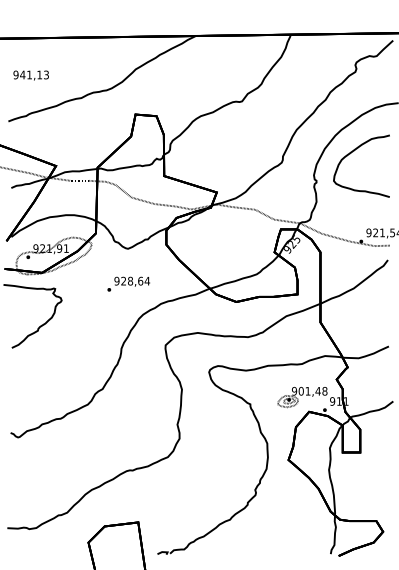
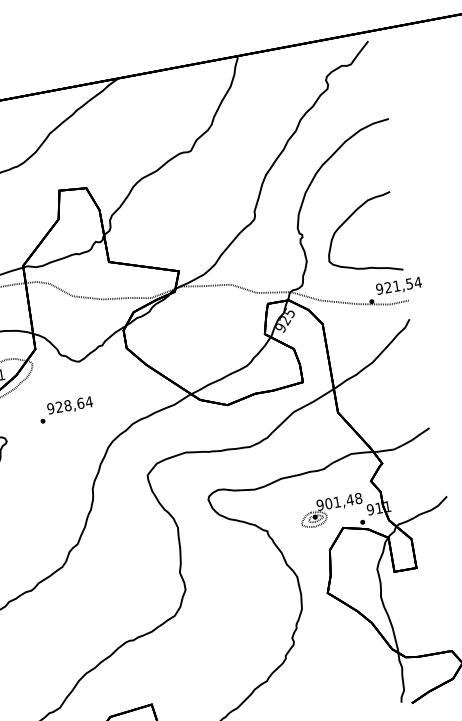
curve: (350, 154) -> (344, 224), moved
text: (128, 283) -> (65, 409), moved

